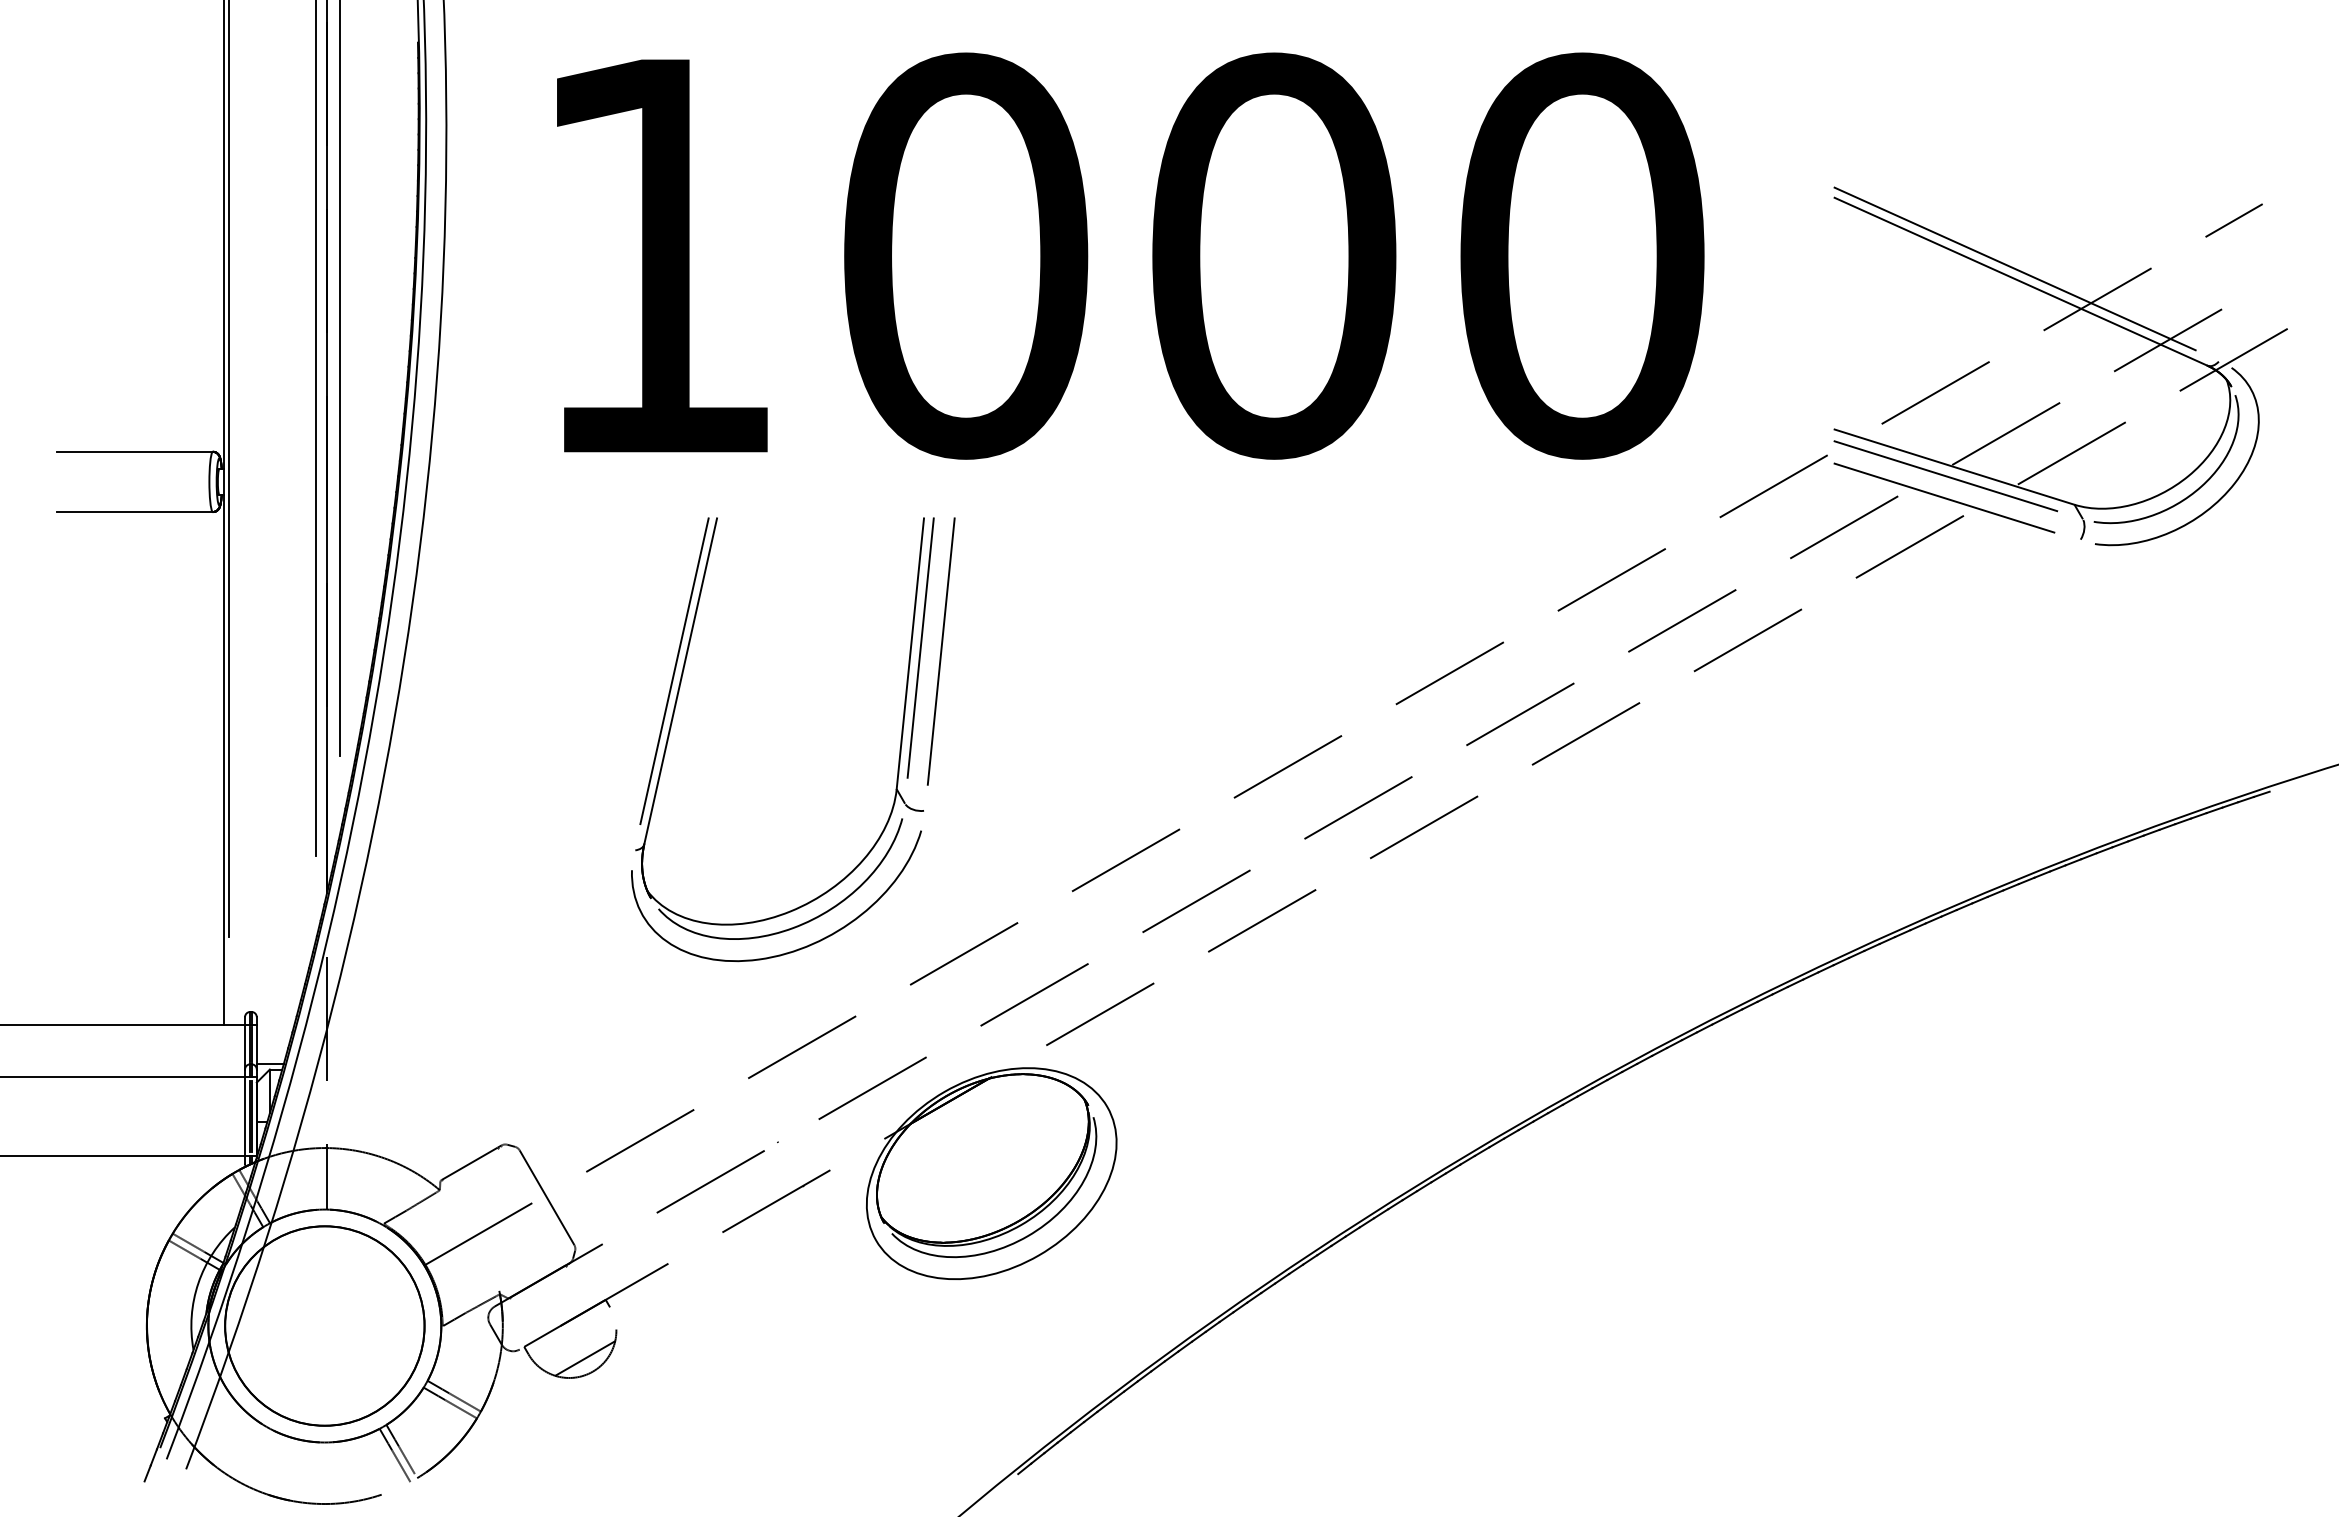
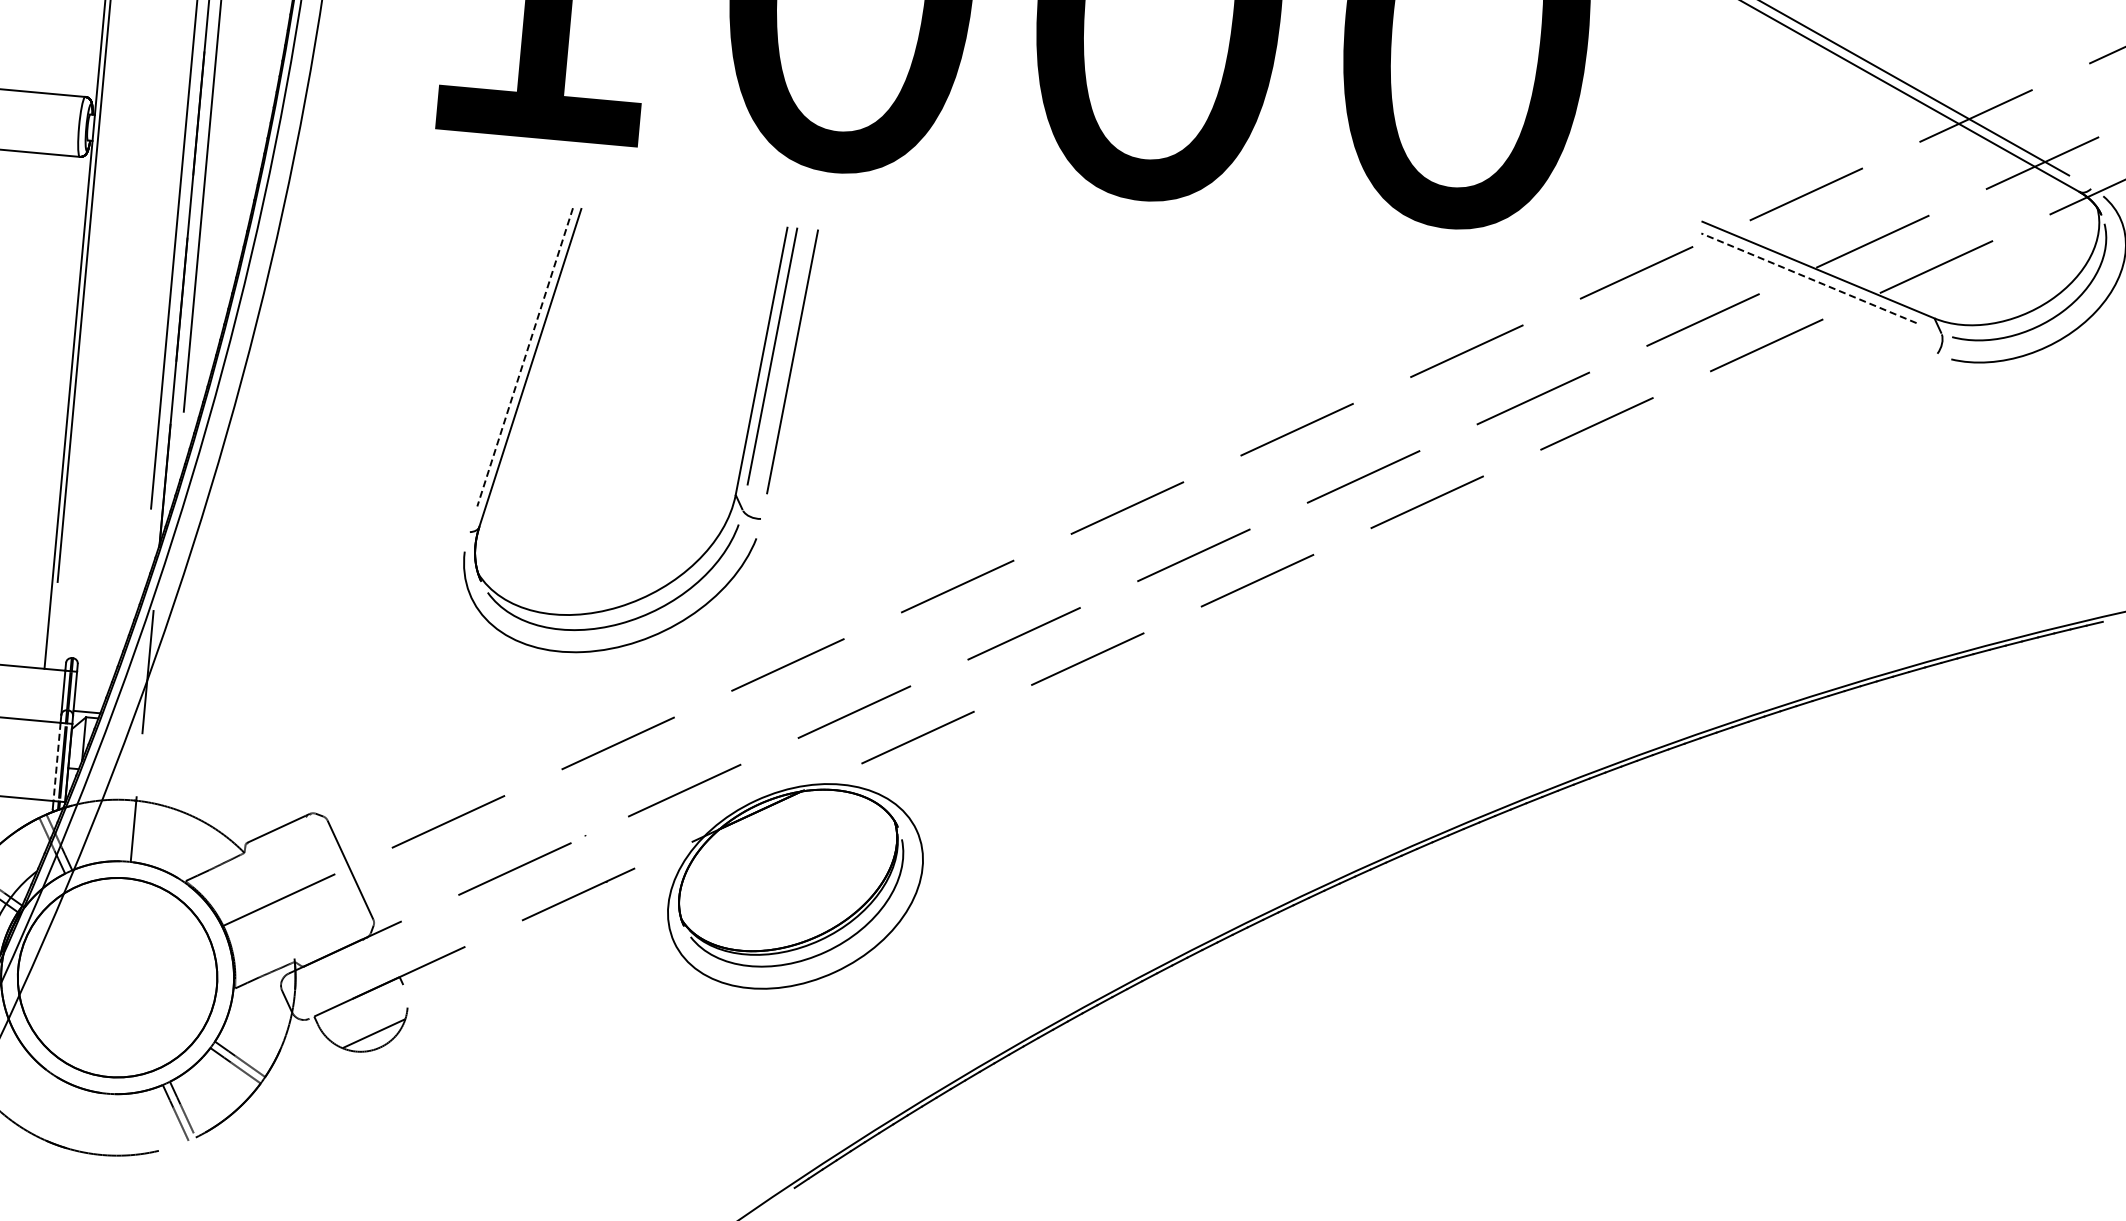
line: (1945, 476) -> (1808, 278), solid -> dashed
line: (1944, 497) -> (1805, 299), removed
line: (674, 671) -> (525, 357), solid -> dashed
line: (245, 1117) -> (57, 762), solid -> dashed

